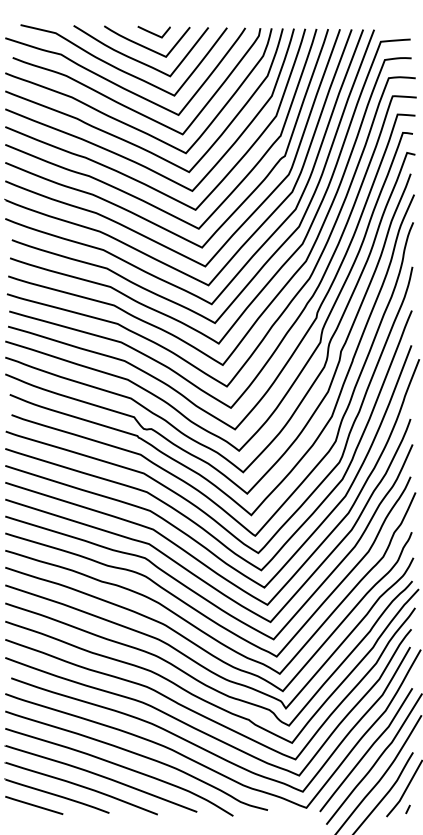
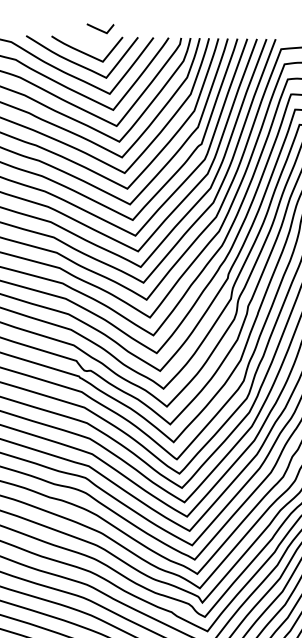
curve: (153, 32) -> (99, 29), moved

